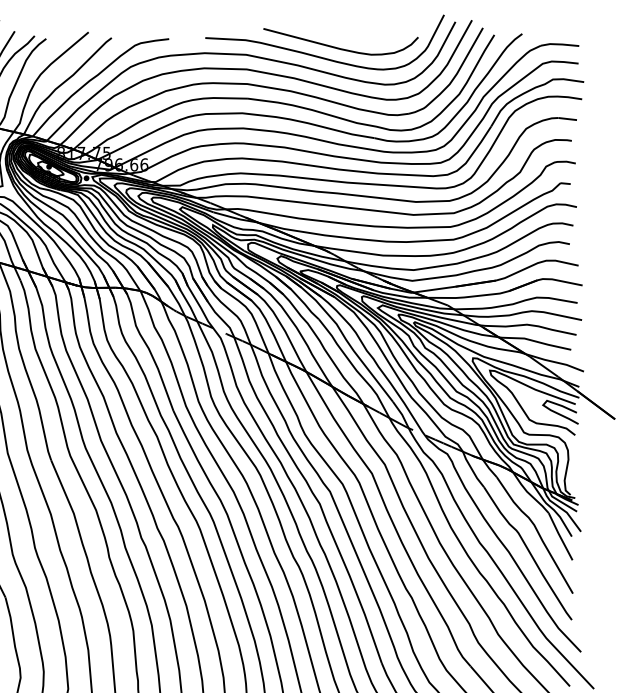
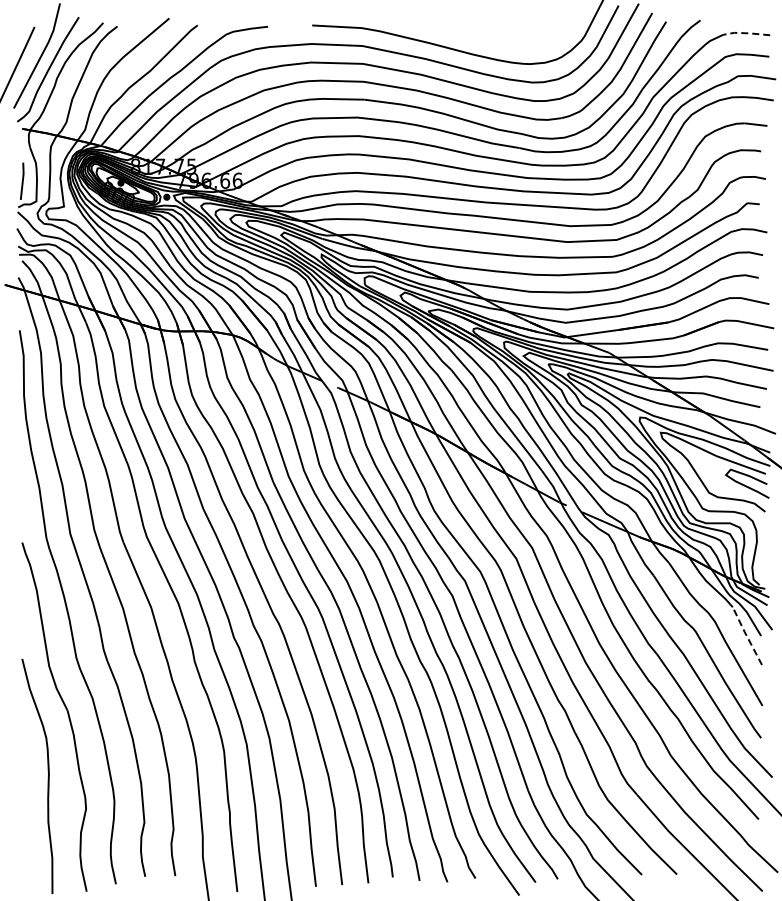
line: (559, 44) -> (745, 33), solid -> dashed
curve: (339, 47) -> (476, 37), removed
line: (559, 536) -> (746, 635), solid -> dashed

